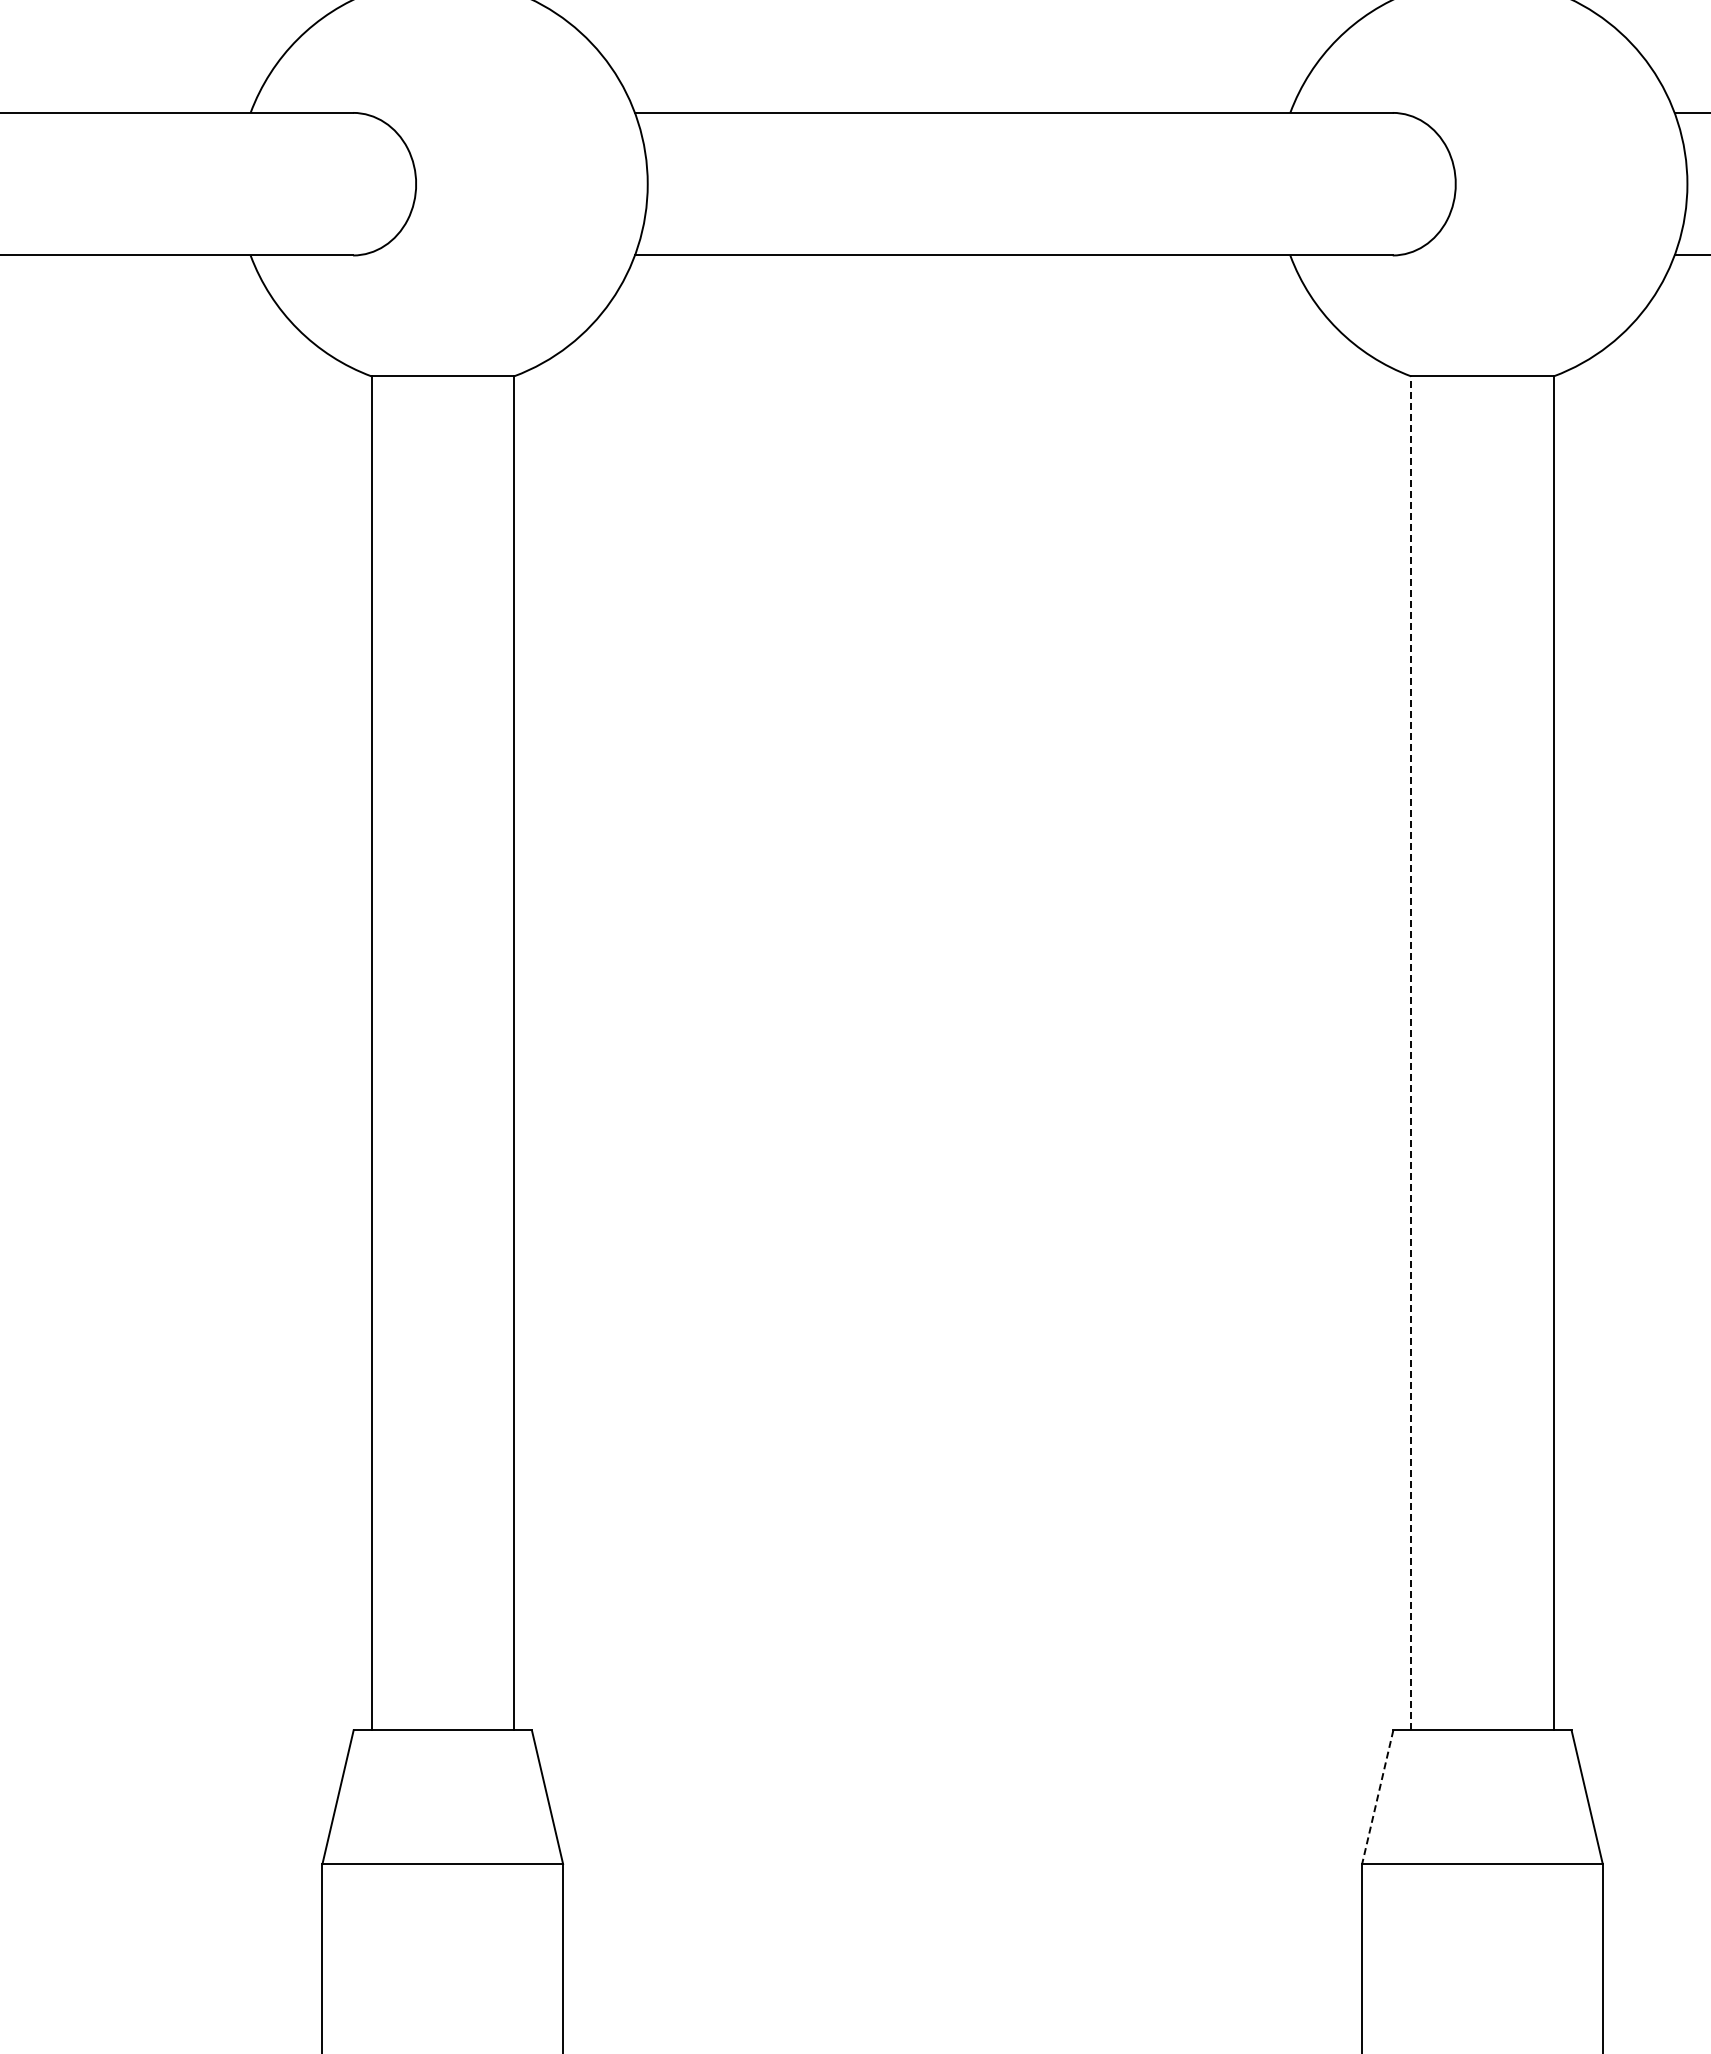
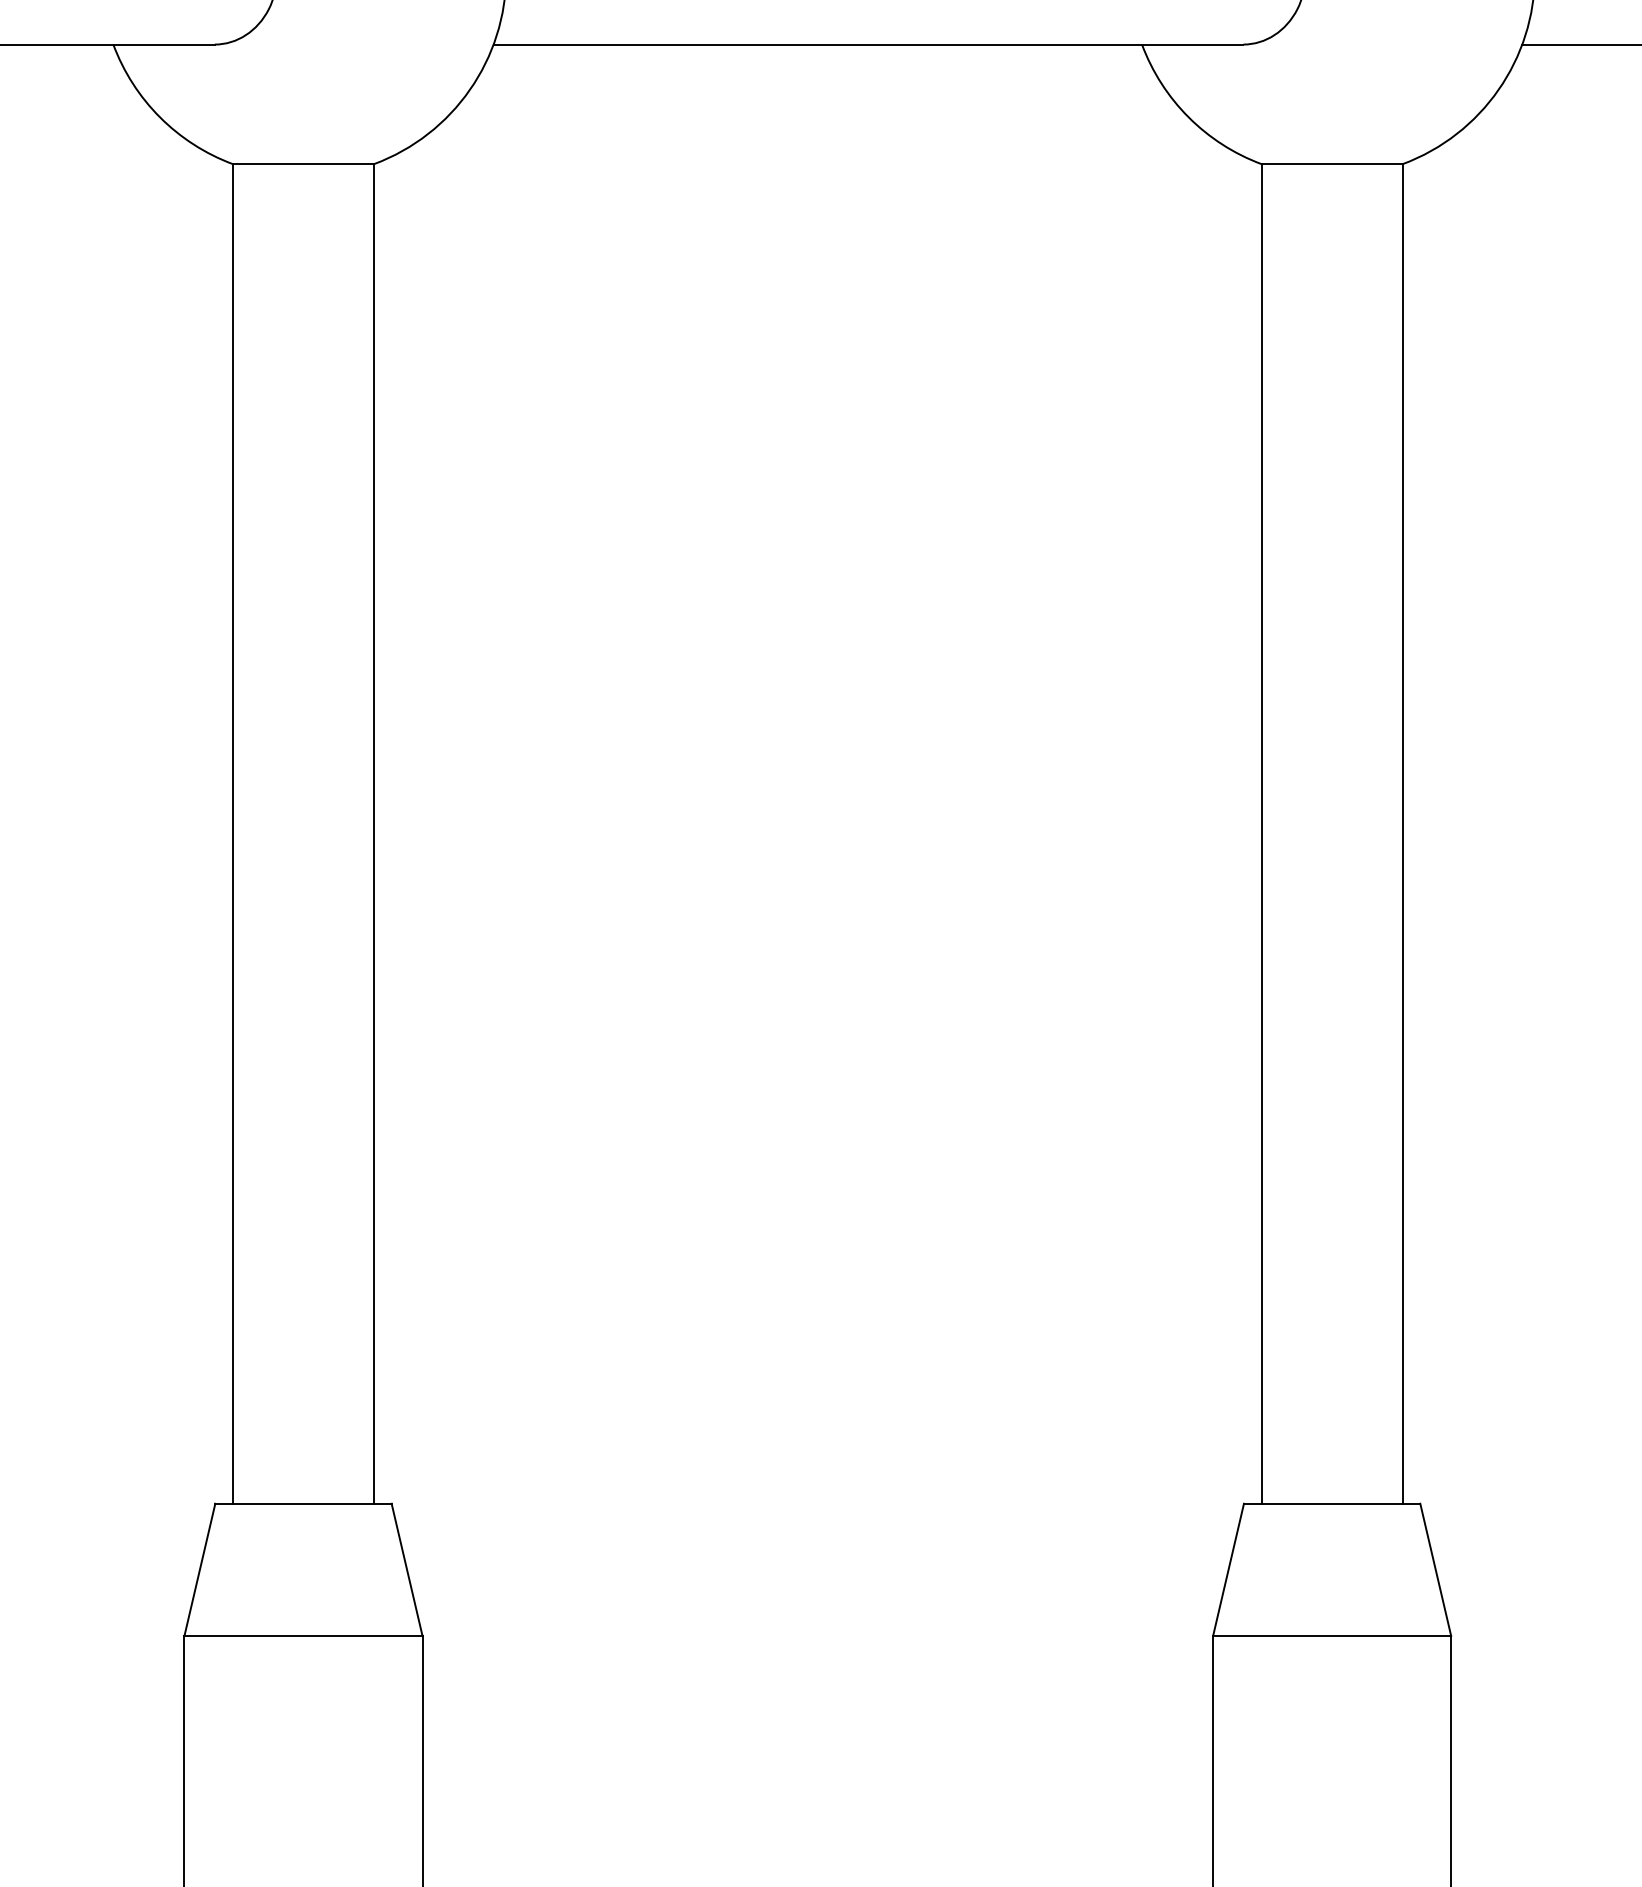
line: (1411, 1053) -> (1261, 834), dashed -> solid
line: (1377, 1797) -> (1228, 1570), dashed -> solid

